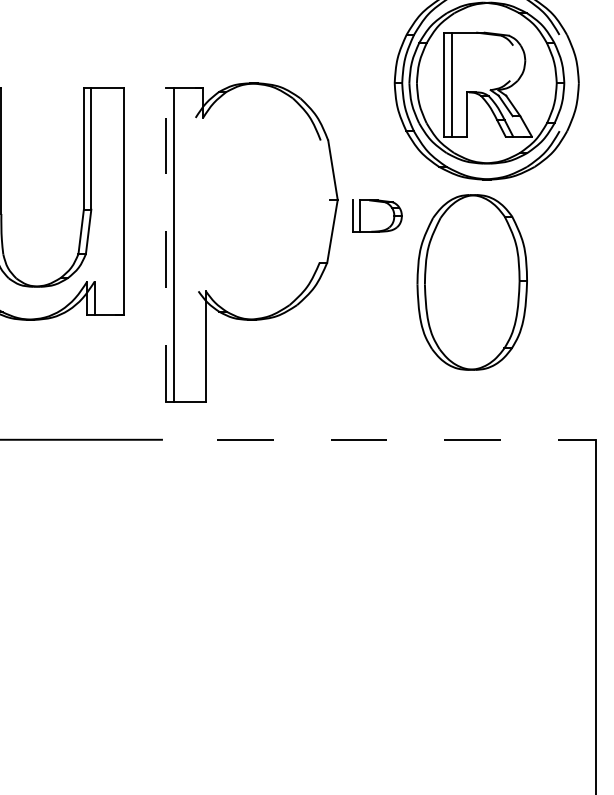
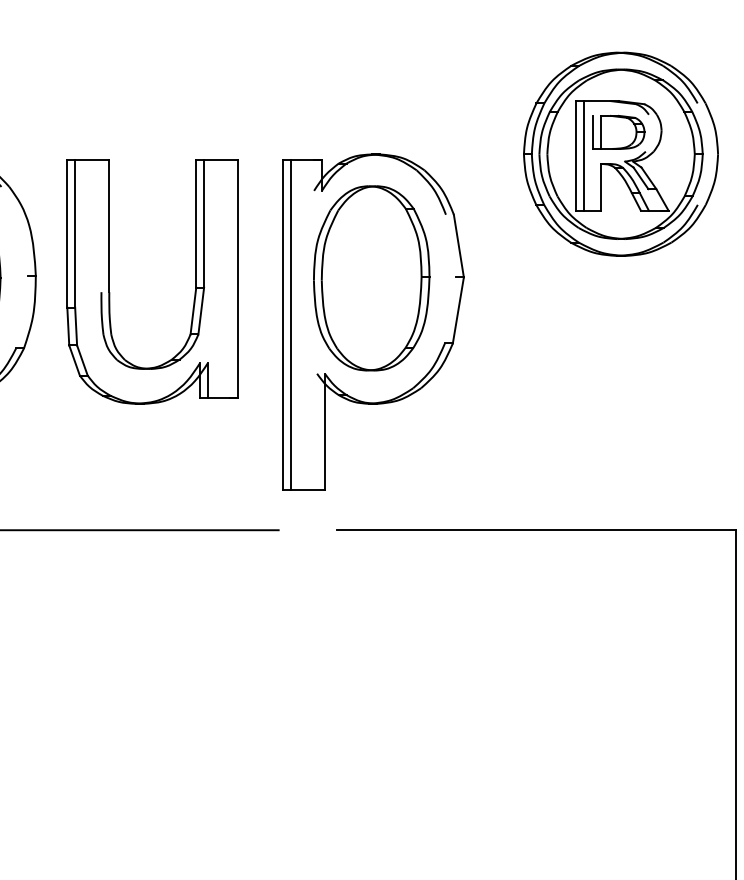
part: (377, 216) -> (618, 132), moved
line: (166, 244) -> (283, 324), dashed -> solid
part: (472, 282) -> (371, 278), moved
line: (406, 440) -> (536, 530), dashed -> solid

